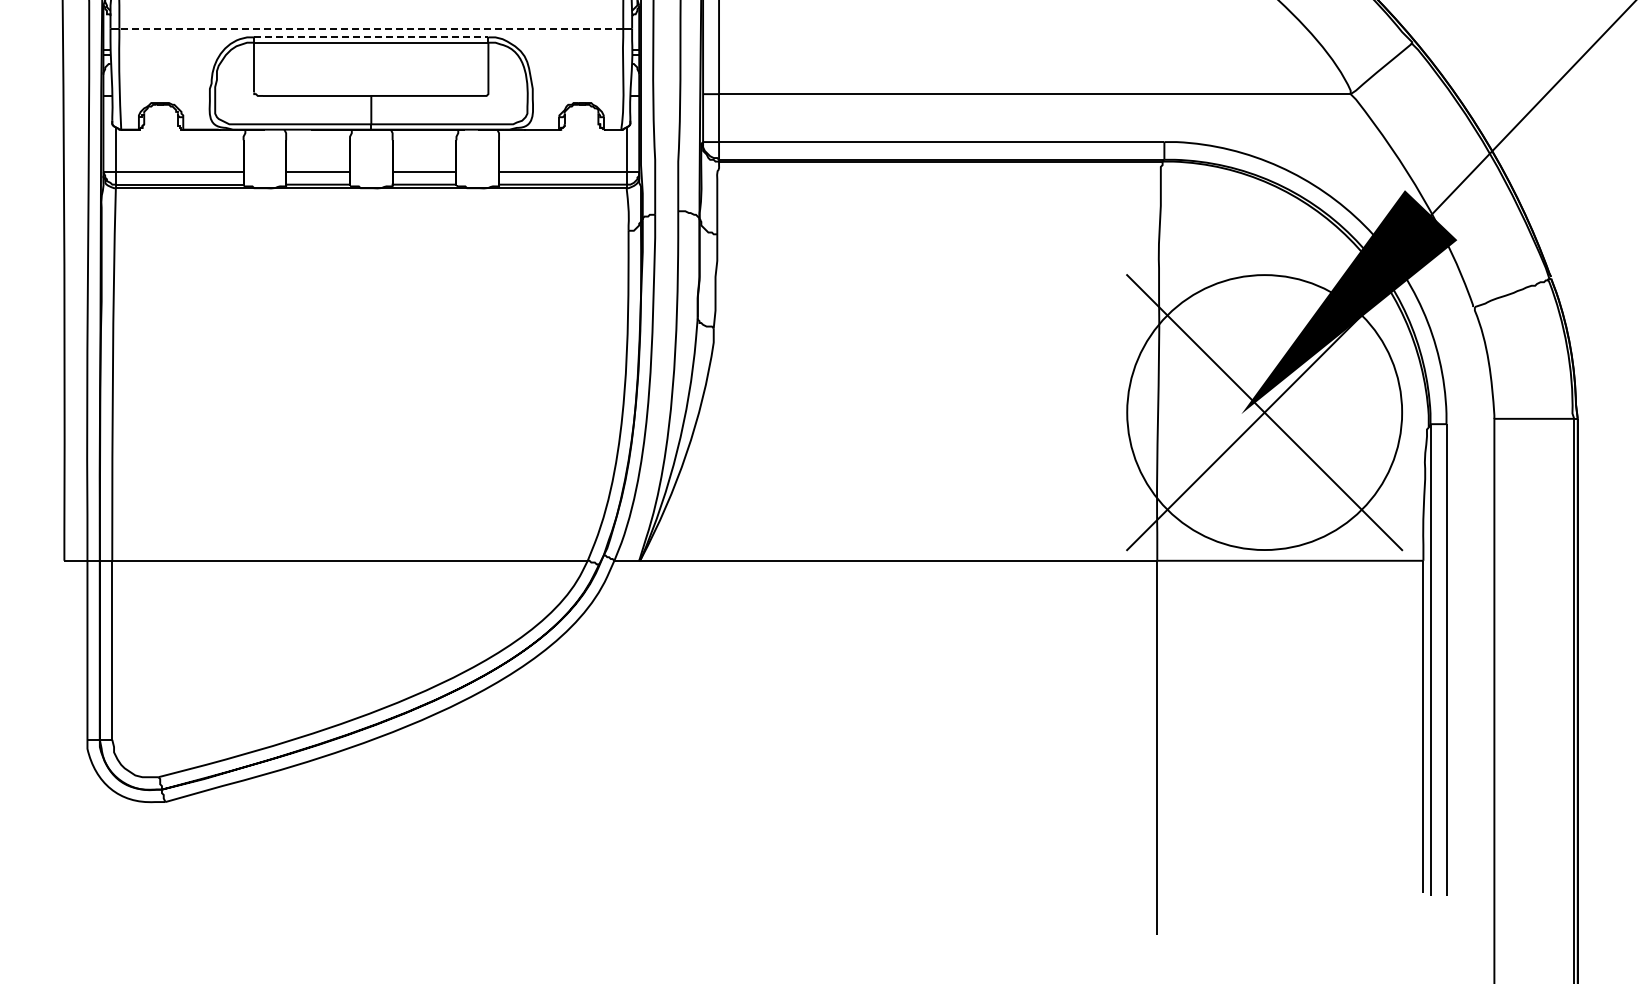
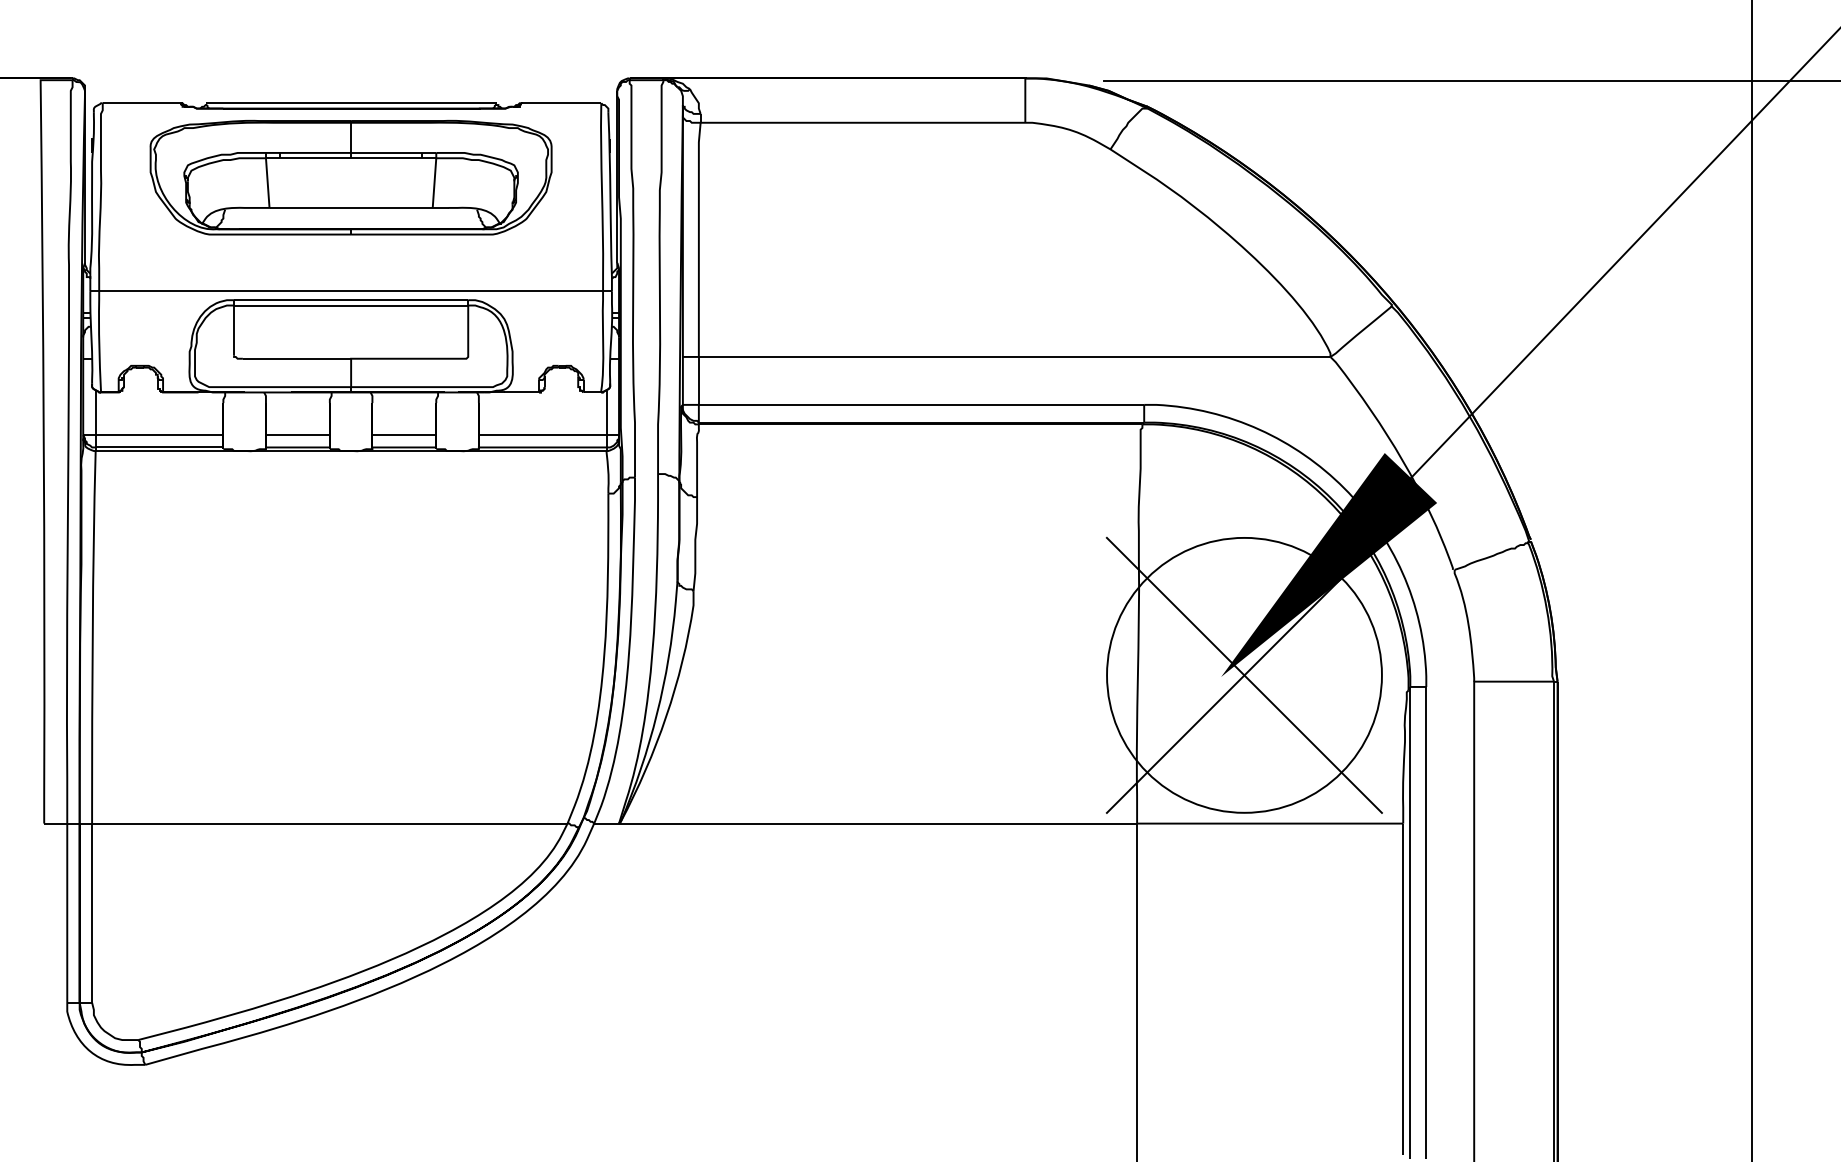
line: (371, 28) -> (351, 291), dashed -> solid
line: (371, 37) -> (351, 300), dashed -> solid

